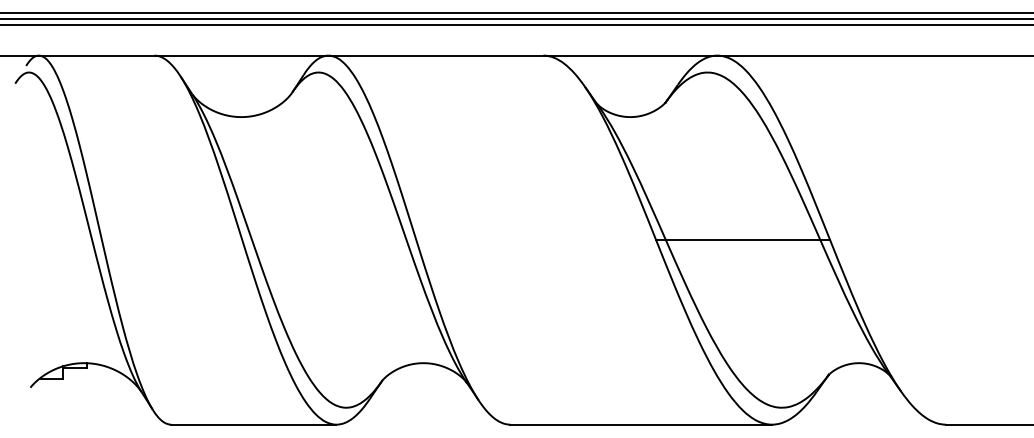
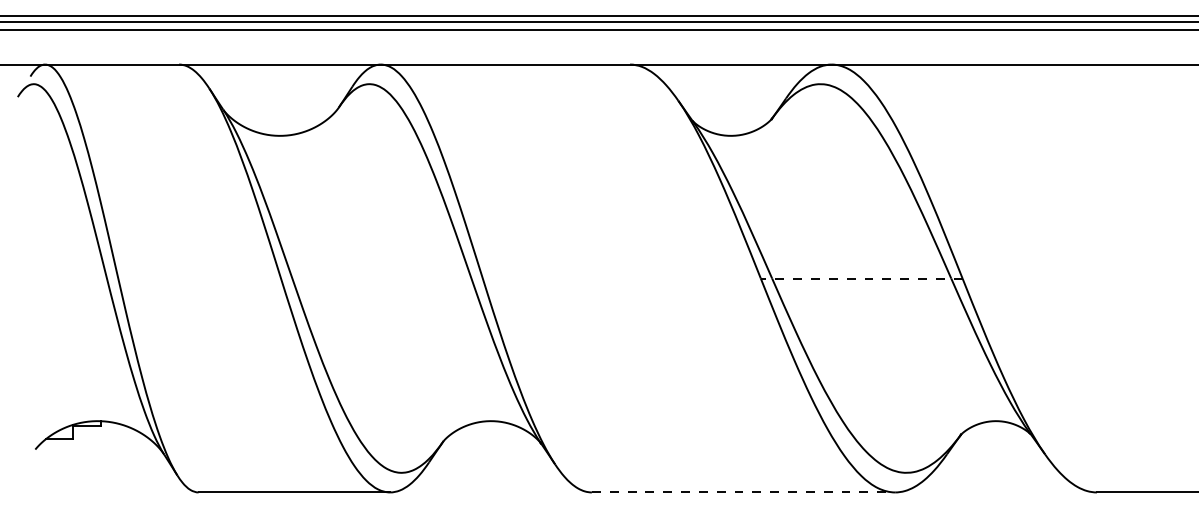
line: (742, 240) -> (860, 278), solid -> dashed
line: (641, 424) -> (743, 492), solid -> dashed

